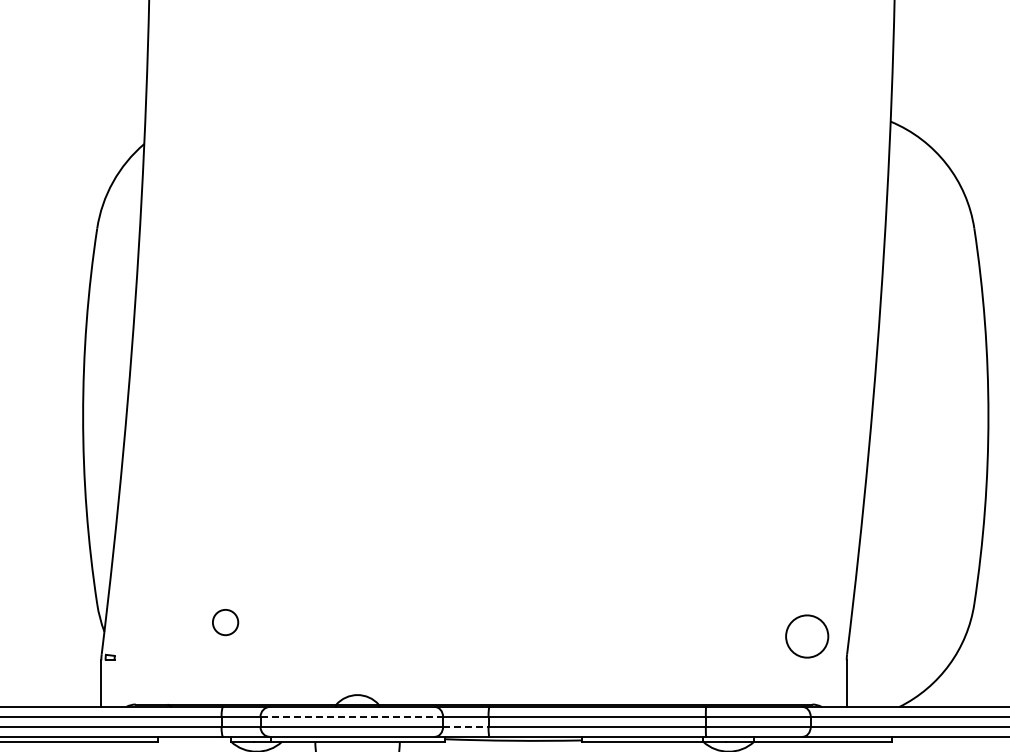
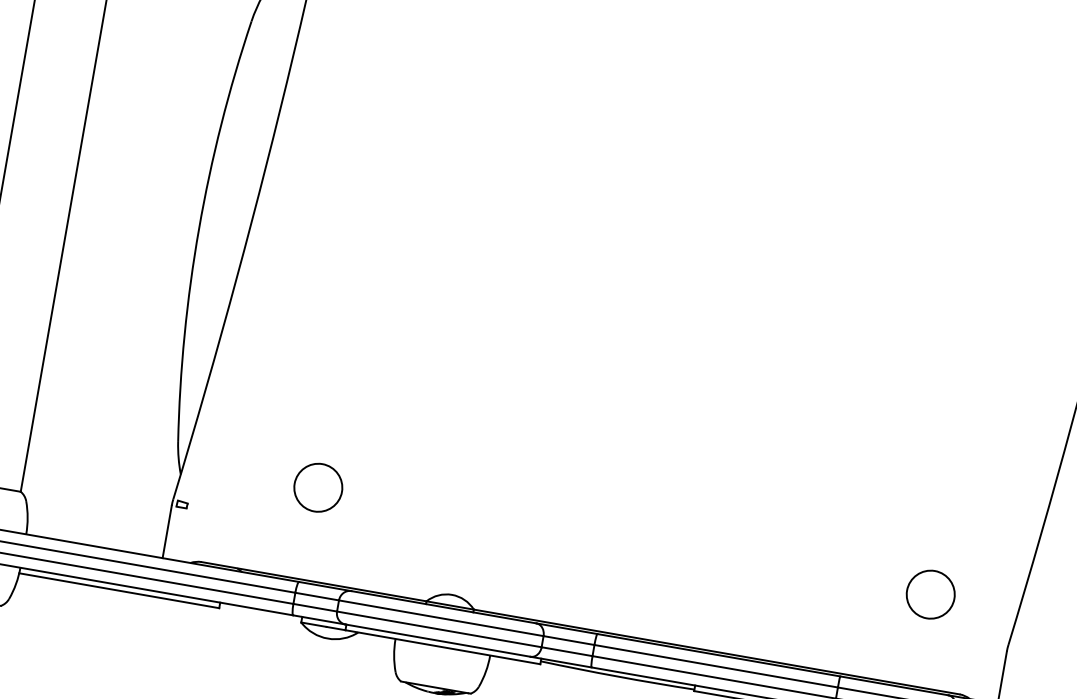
circle: (225, 622) -> (318, 487), size x1.67
circle: (807, 636) -> (931, 594), moved
line: (352, 716) -> (442, 617), dashed -> solid
line: (465, 726) -> (566, 651), dashed -> solid

